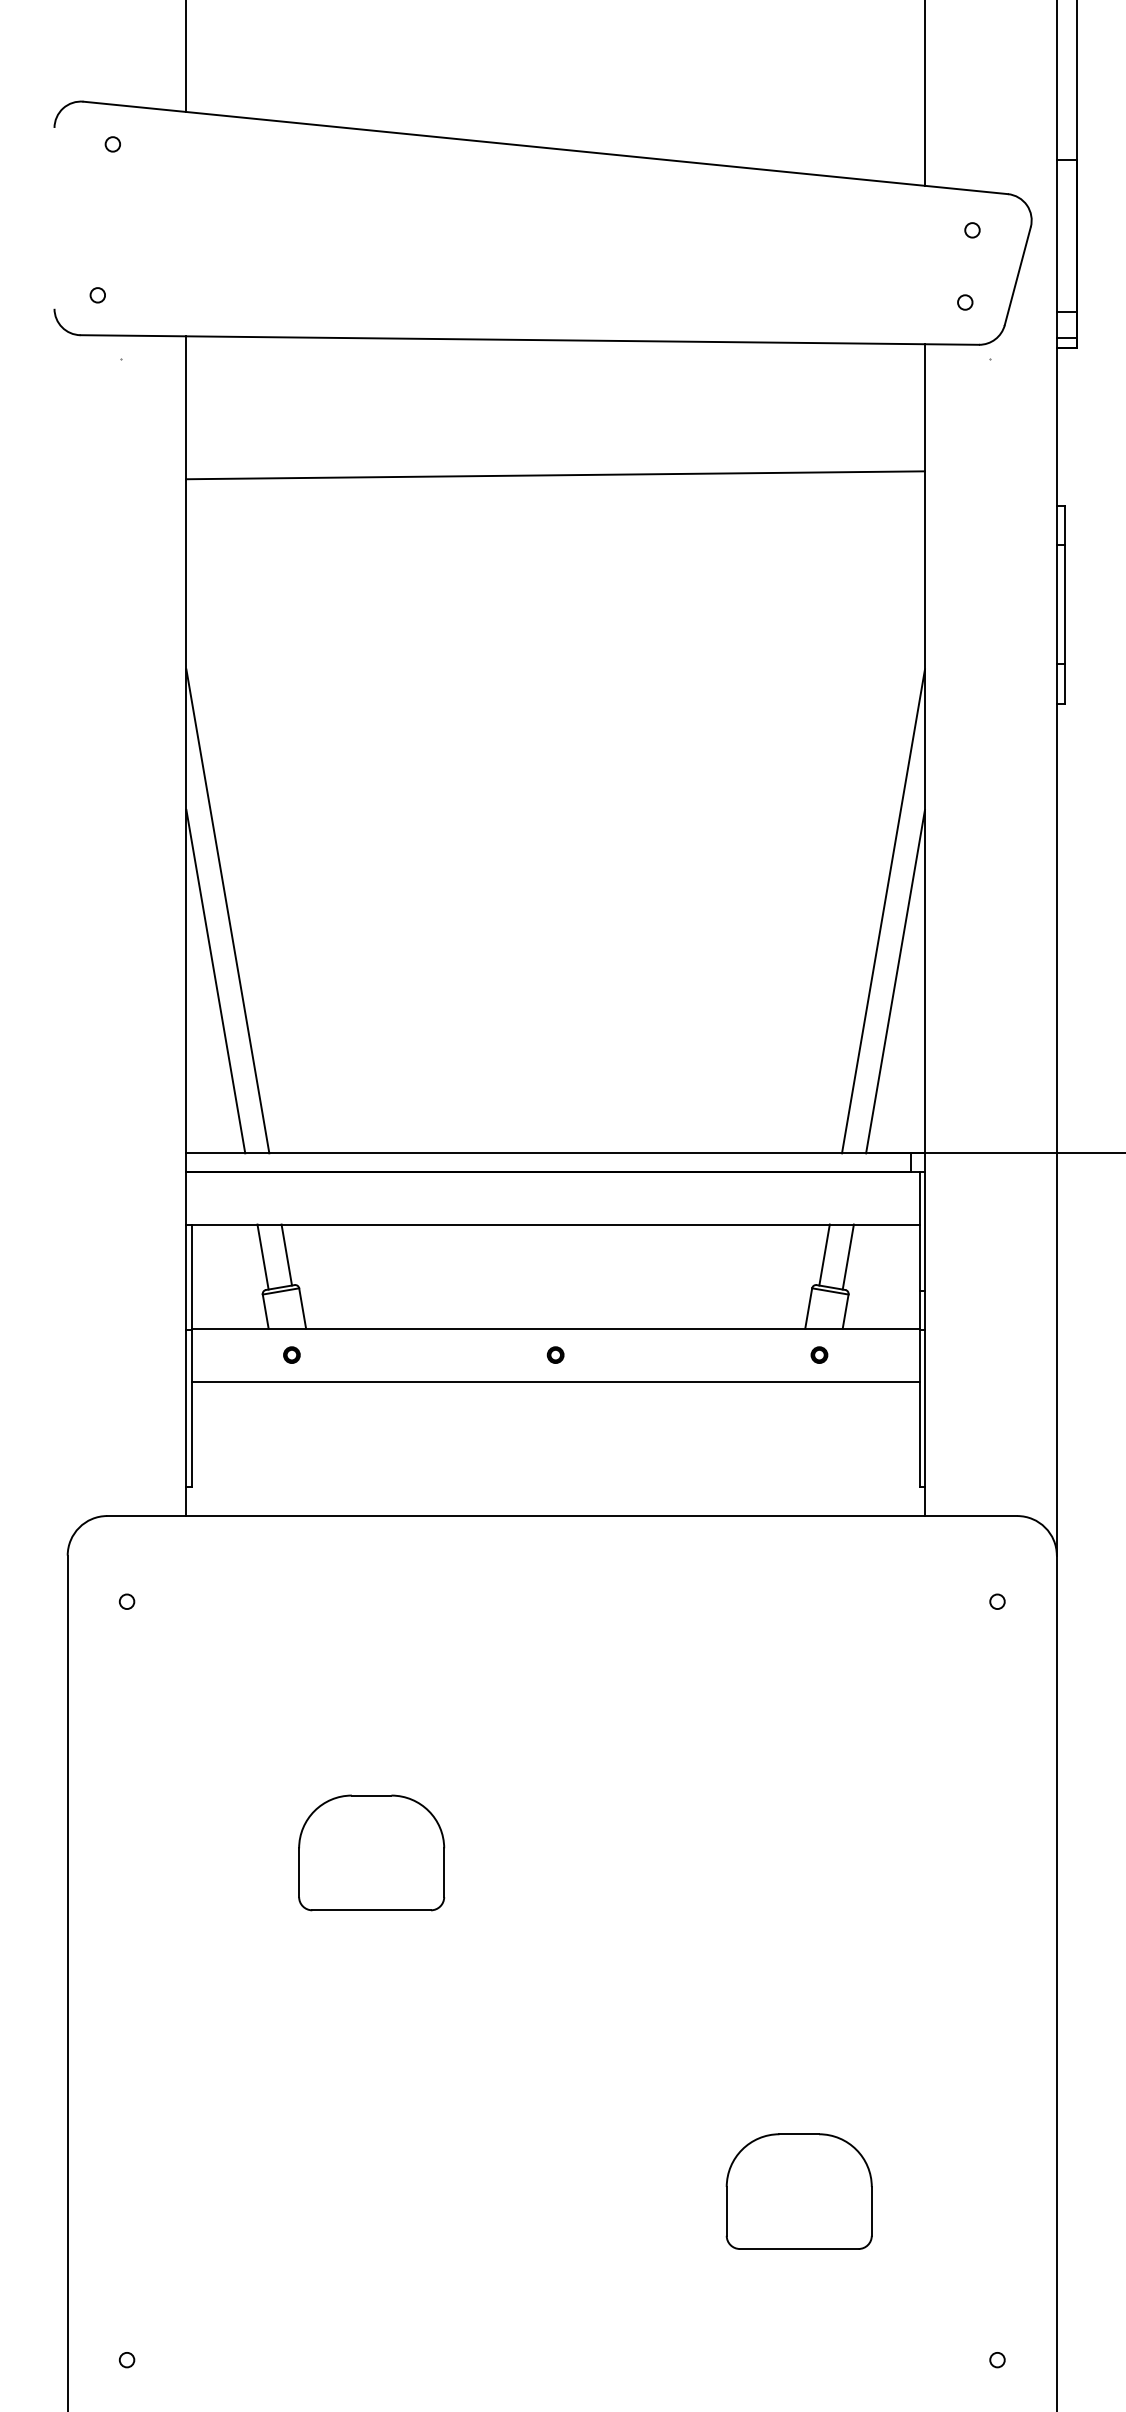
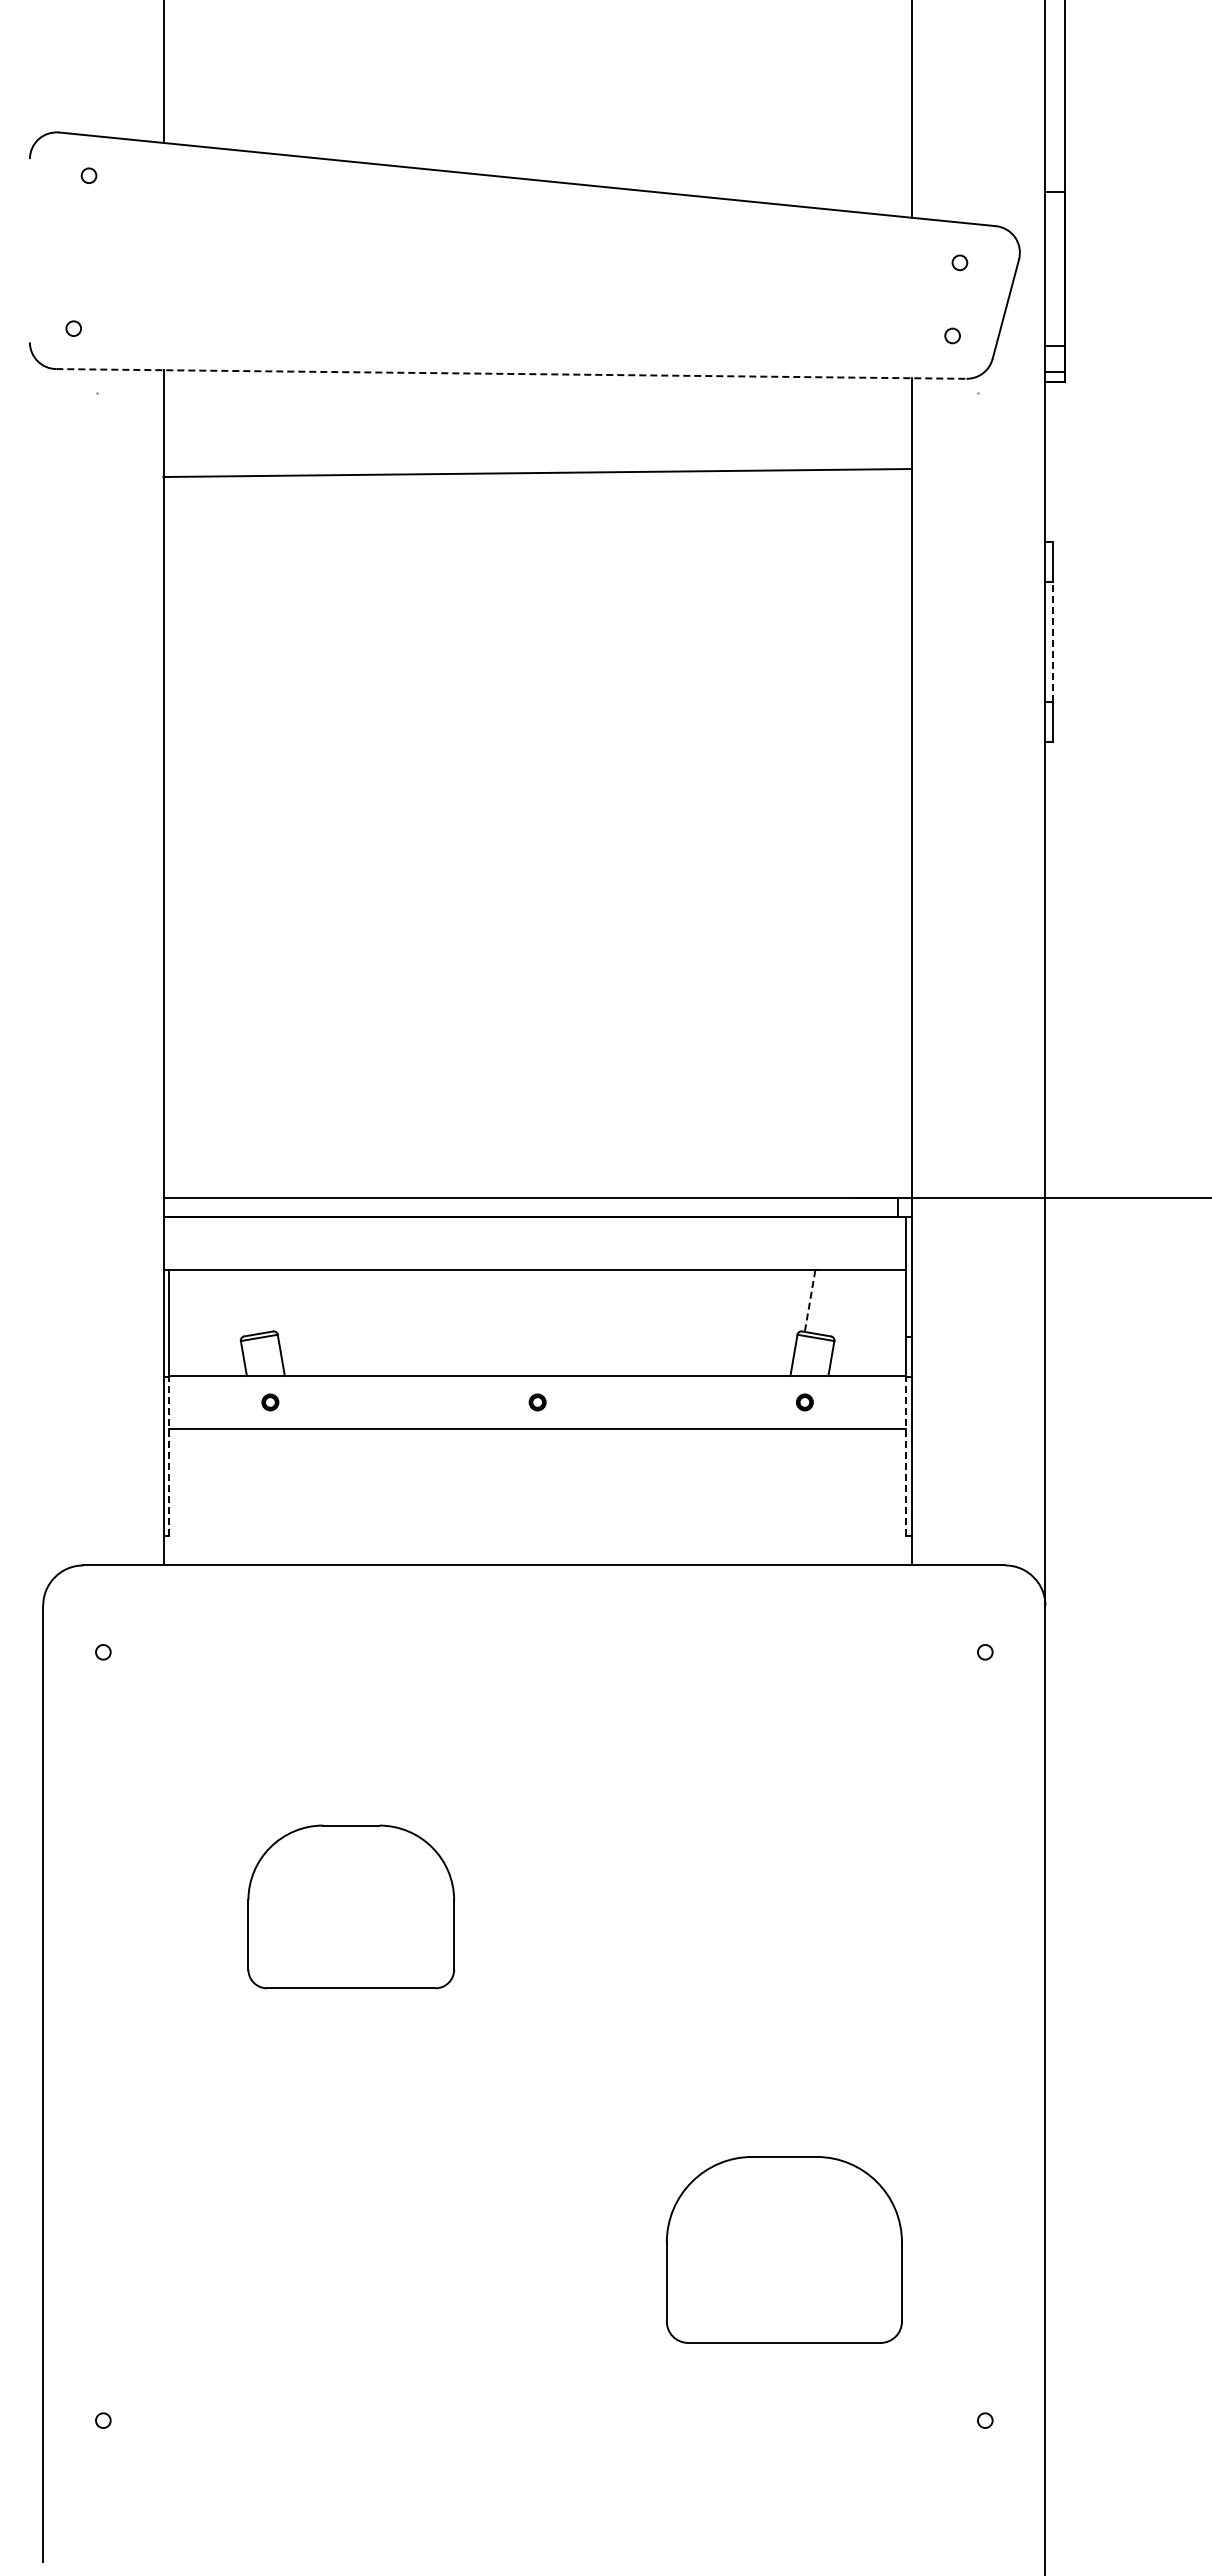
line: (529, 339) -> (511, 373), solid -> dashed
line: (555, 475) -> (537, 473), moved
line: (1064, 604) -> (1053, 641), solid -> dashed
line: (227, 911) -> (205, 952), removed
line: (883, 911) -> (869, 952), removed
line: (216, 982) -> (193, 1024), removed
line: (895, 982) -> (881, 1024), removed
line: (286, 1254) -> (264, 1300), removed
line: (824, 1255) -> (810, 1301), solid -> dashed
line: (262, 1257) -> (240, 1303), removed
line: (847, 1257) -> (833, 1303), removed
line: (191, 1408) -> (168, 1456), solid -> dashed
line: (919, 1408) -> (906, 1456), solid -> dashed
part: (370, 1852) -> (350, 1906), size x1.4
part: (799, 2191) -> (784, 2249), size x1.6

